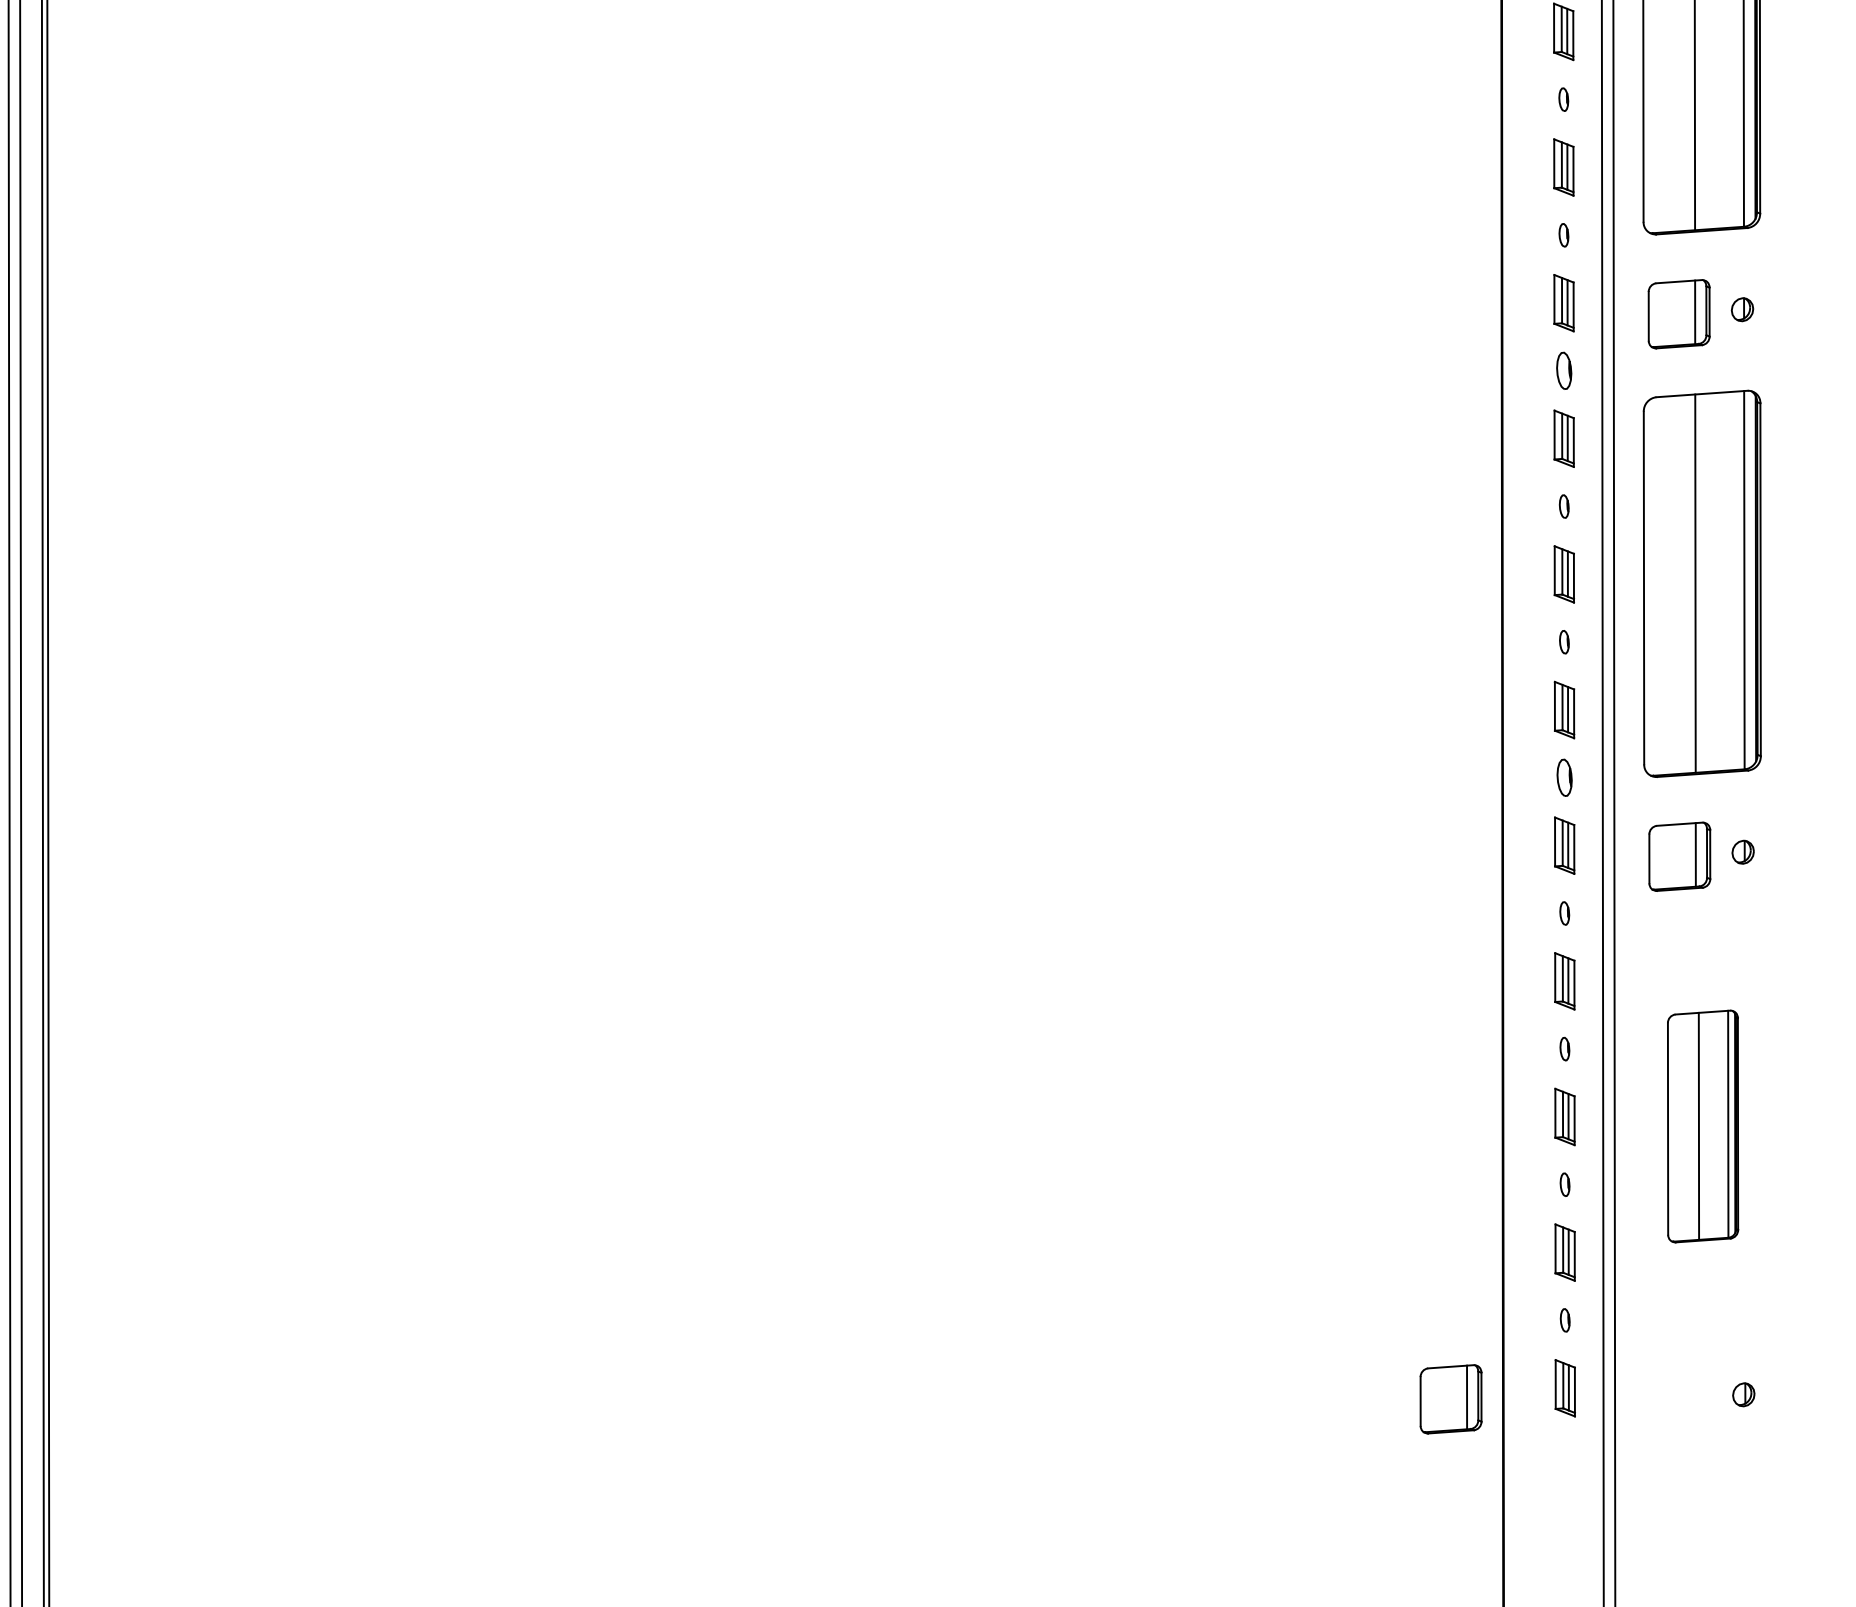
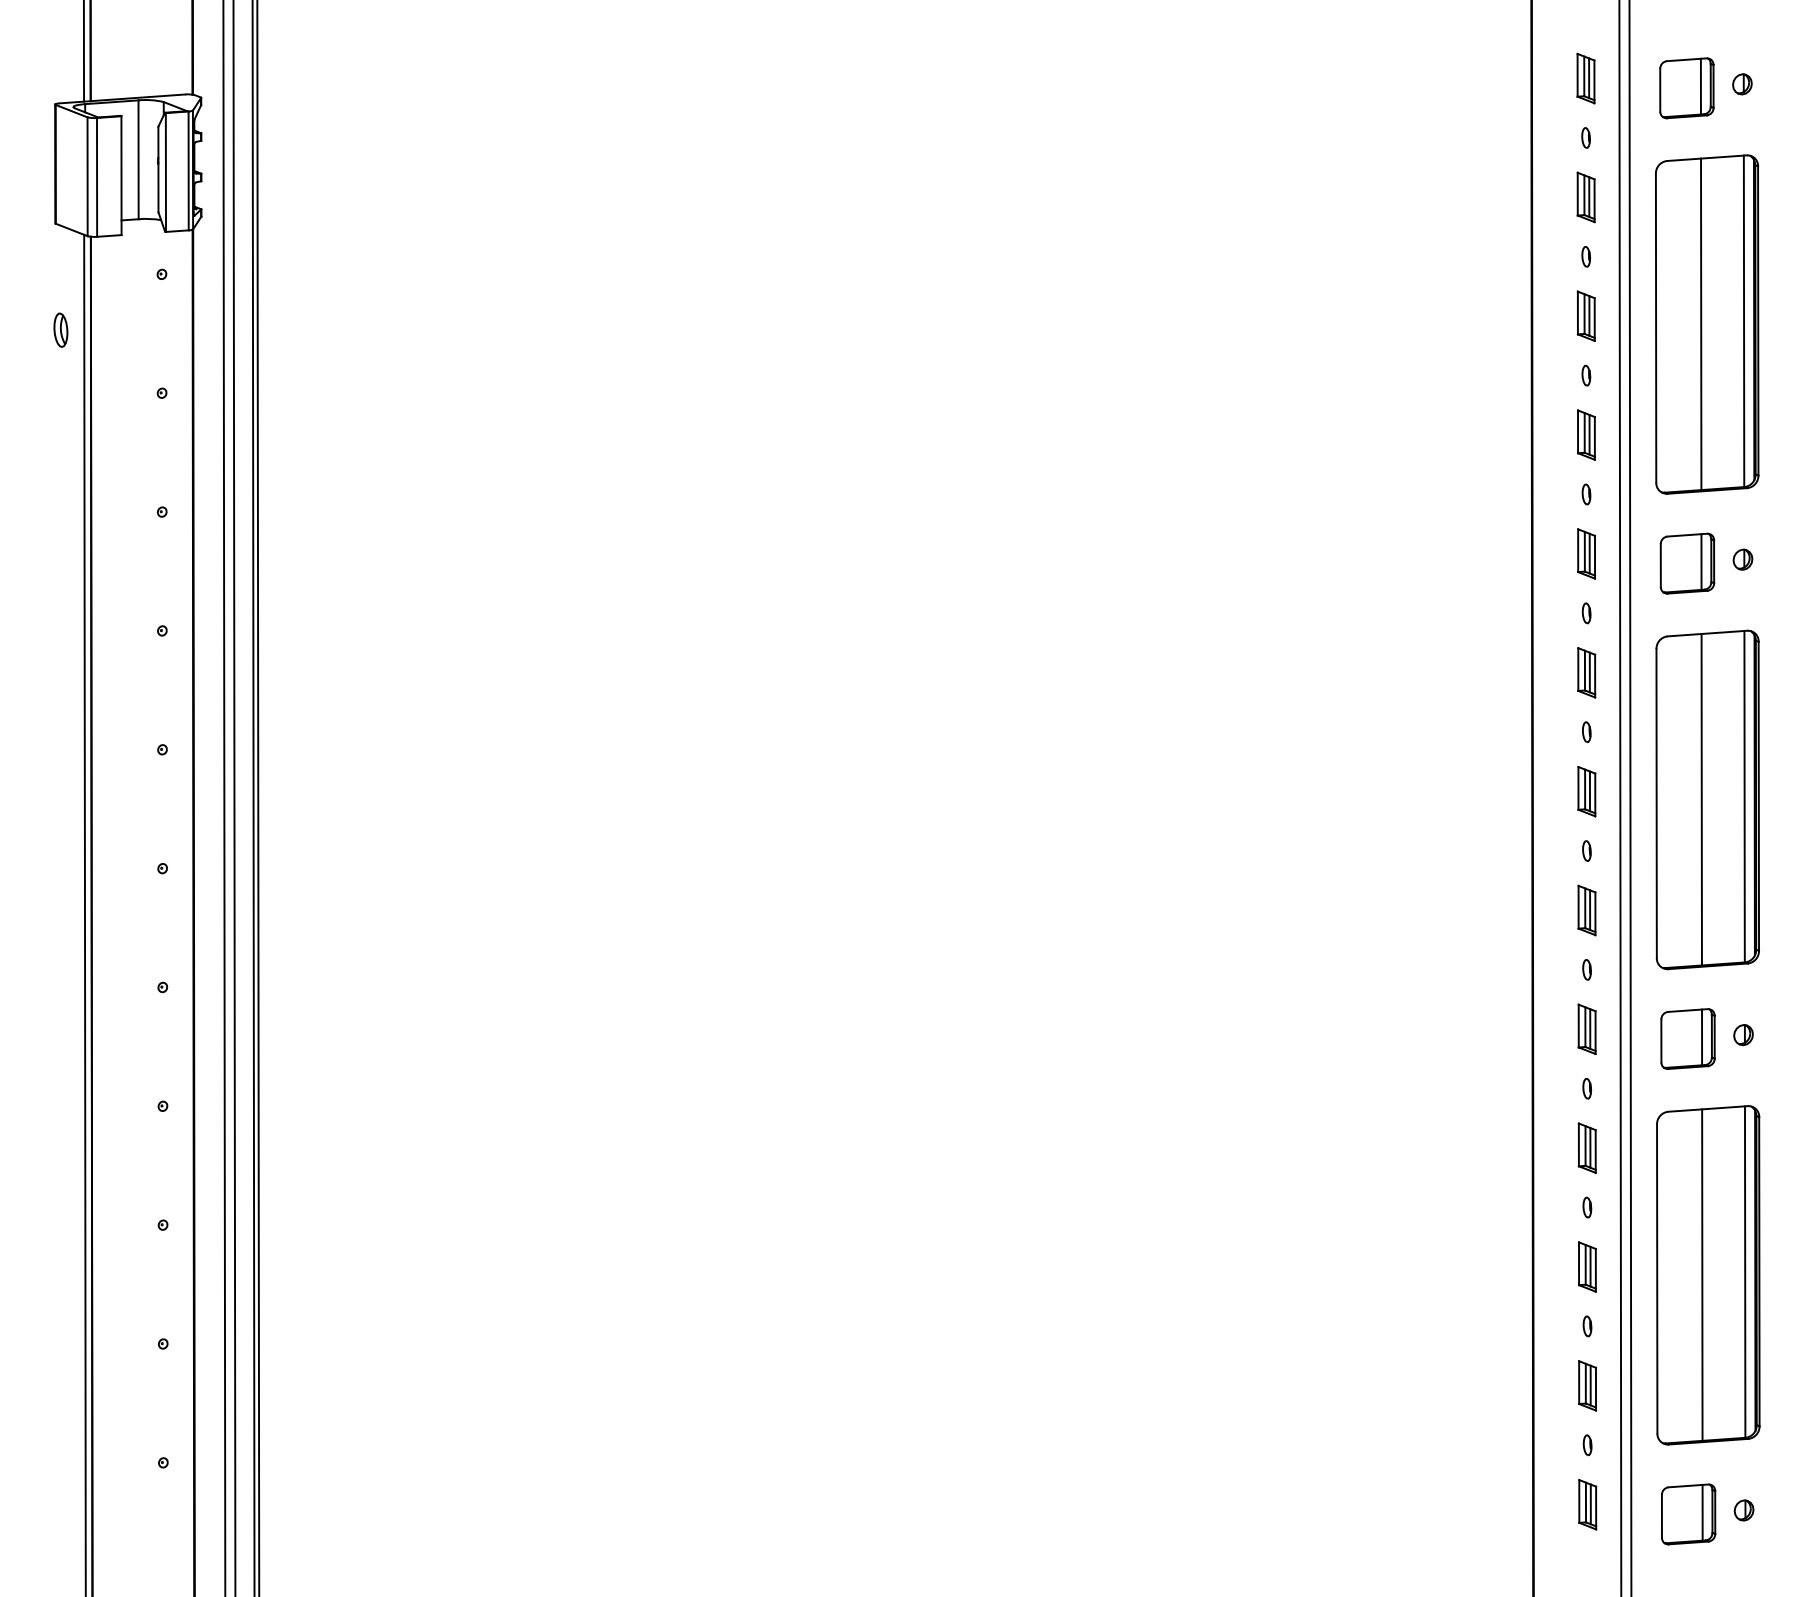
part: (1563, 371) -> (1586, 613), size x0.62
part: (1563, 777) -> (1586, 969), size x0.62
part: (1703, 1126) -> (1708, 1275), size x1.67
part: (1450, 1399) -> (1688, 1514), moved

